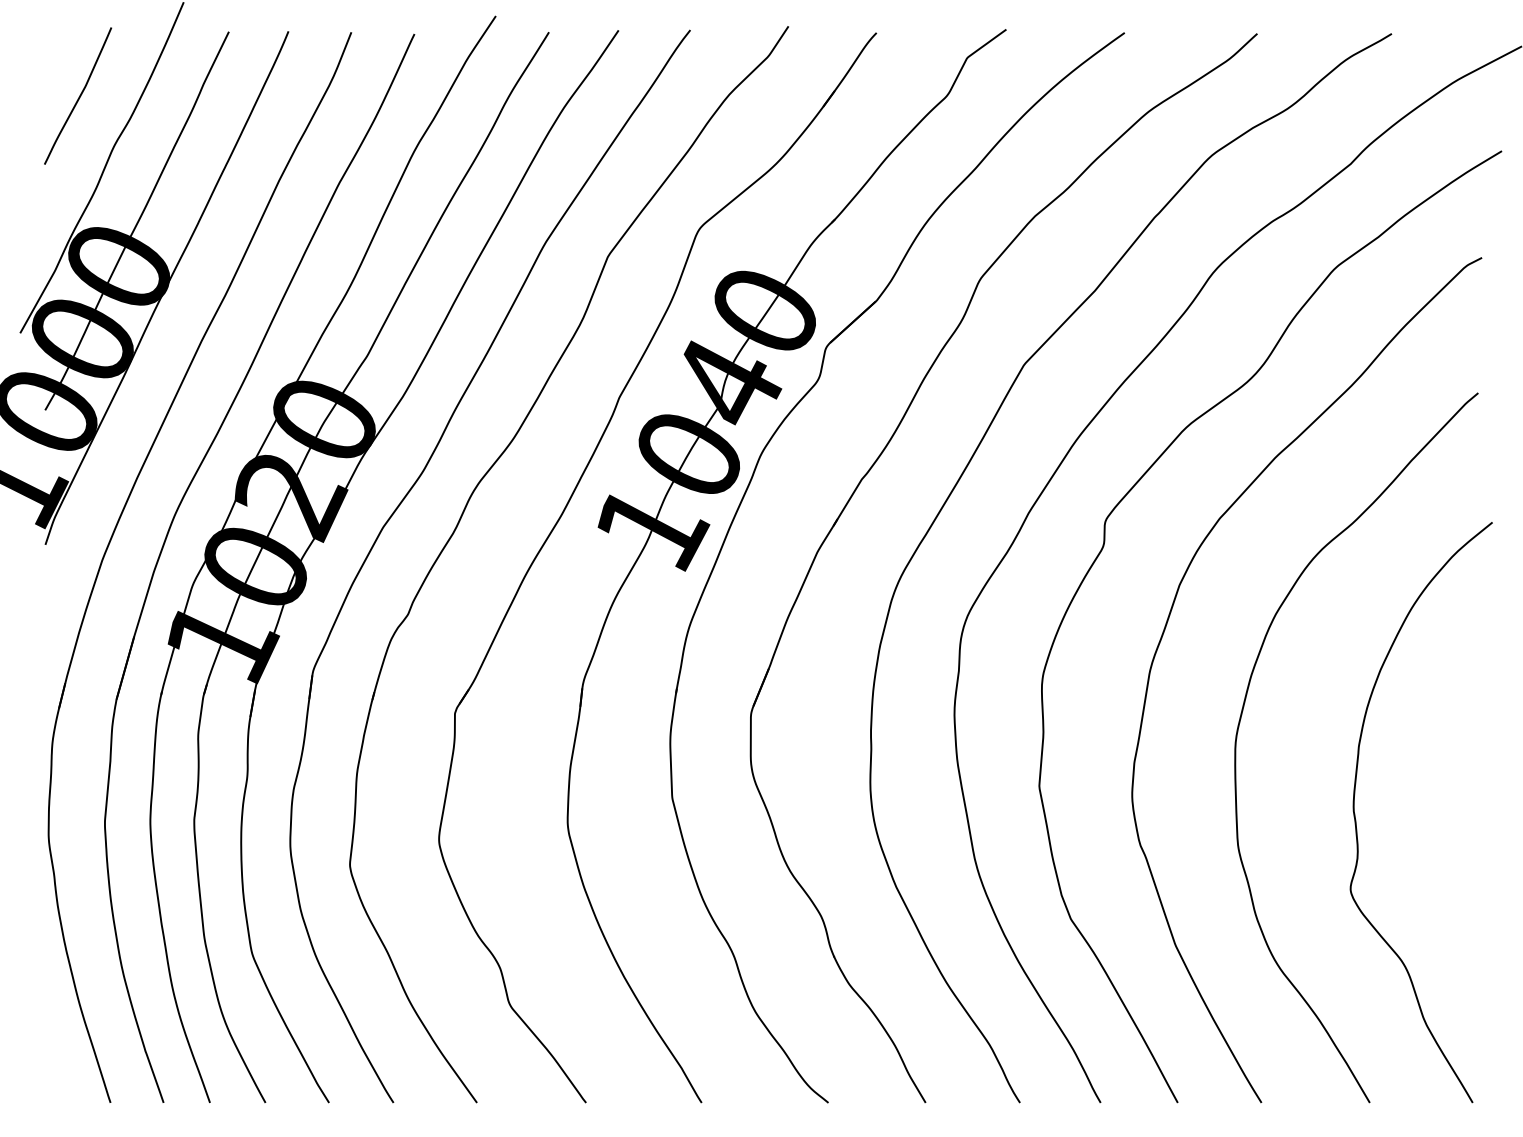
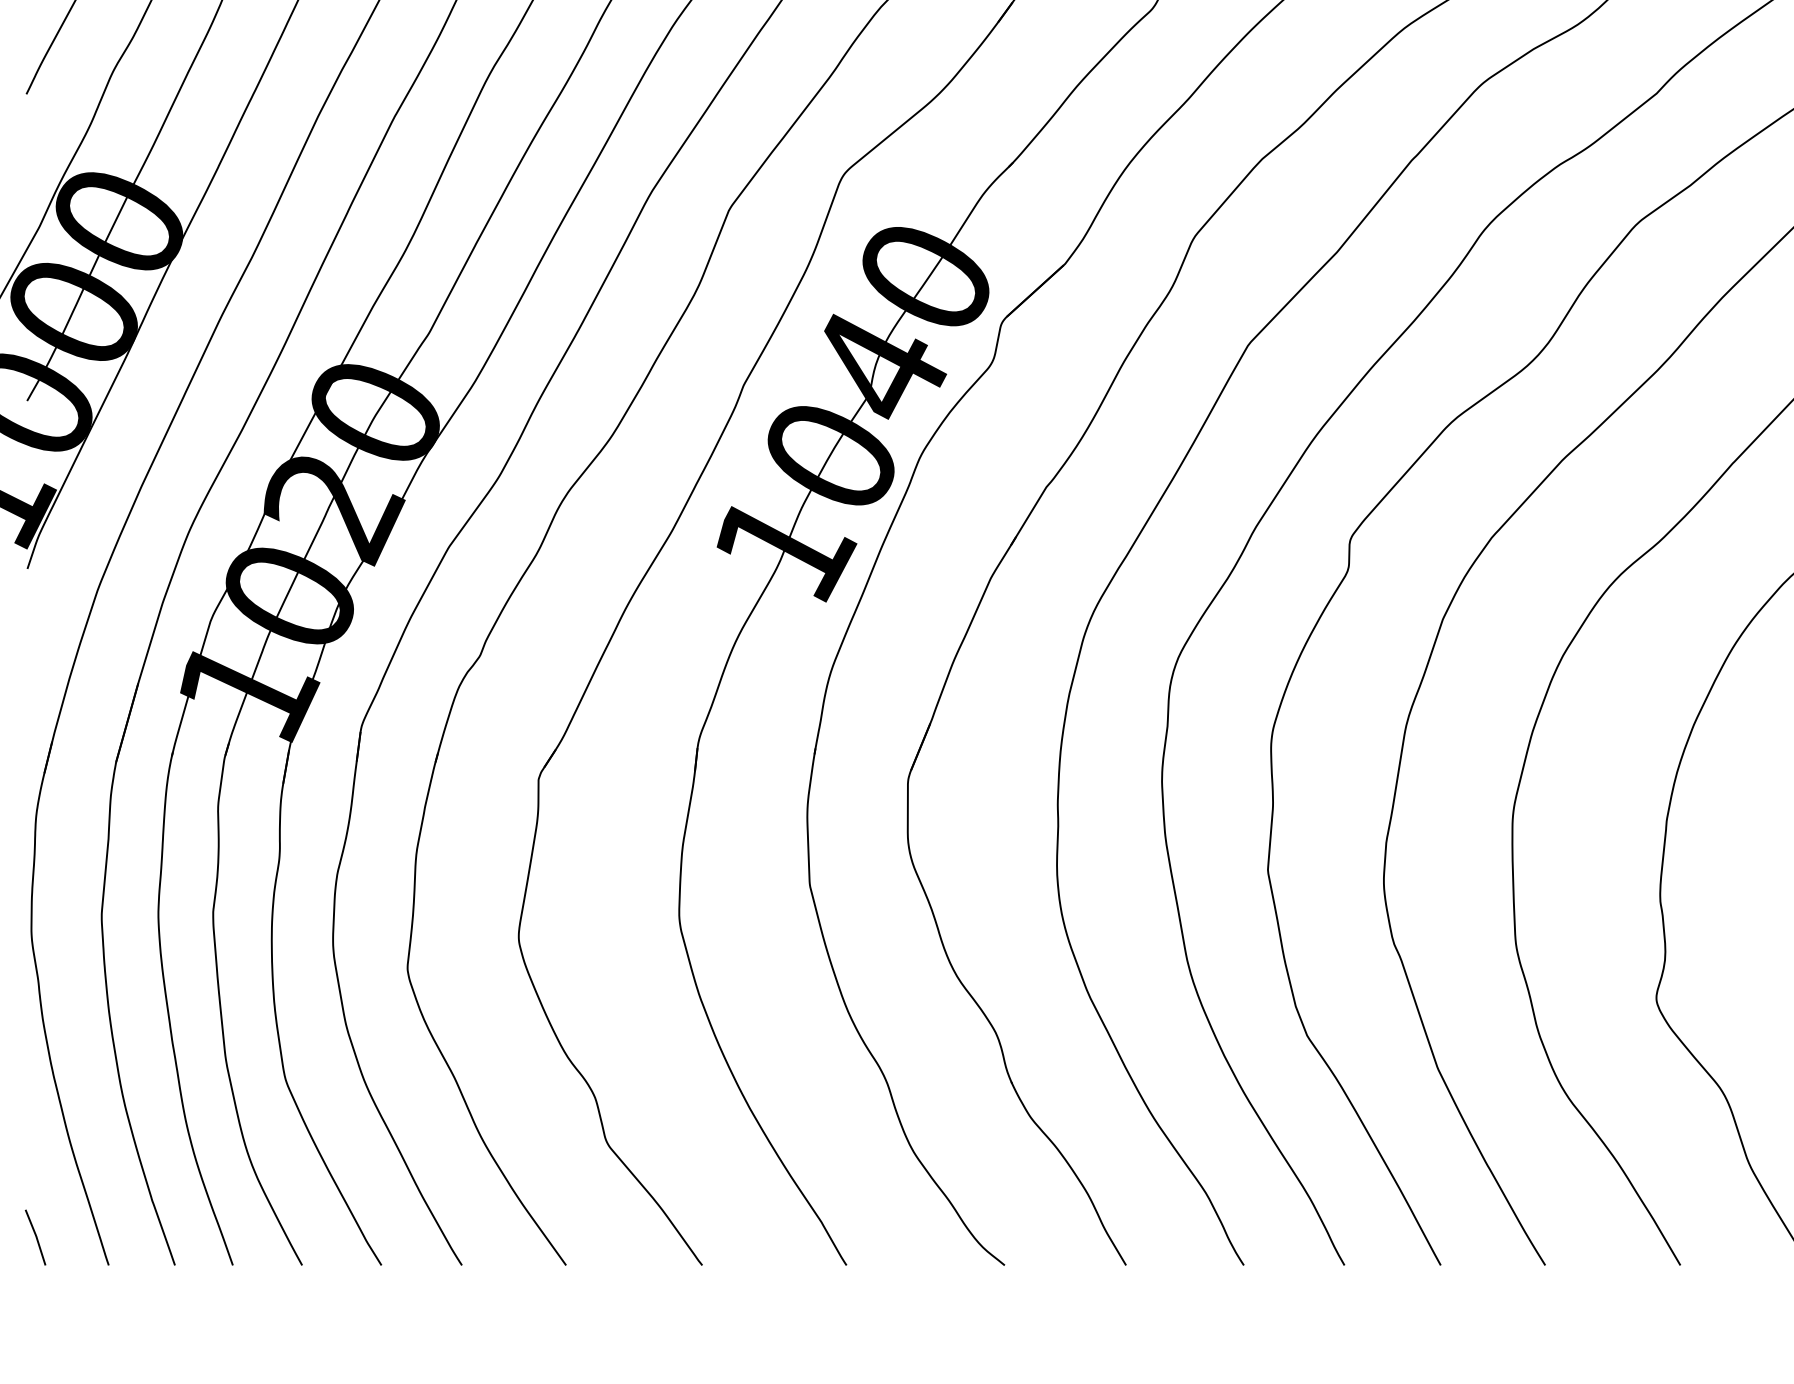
curve: (51, 1080) -> (35, 1237), added

